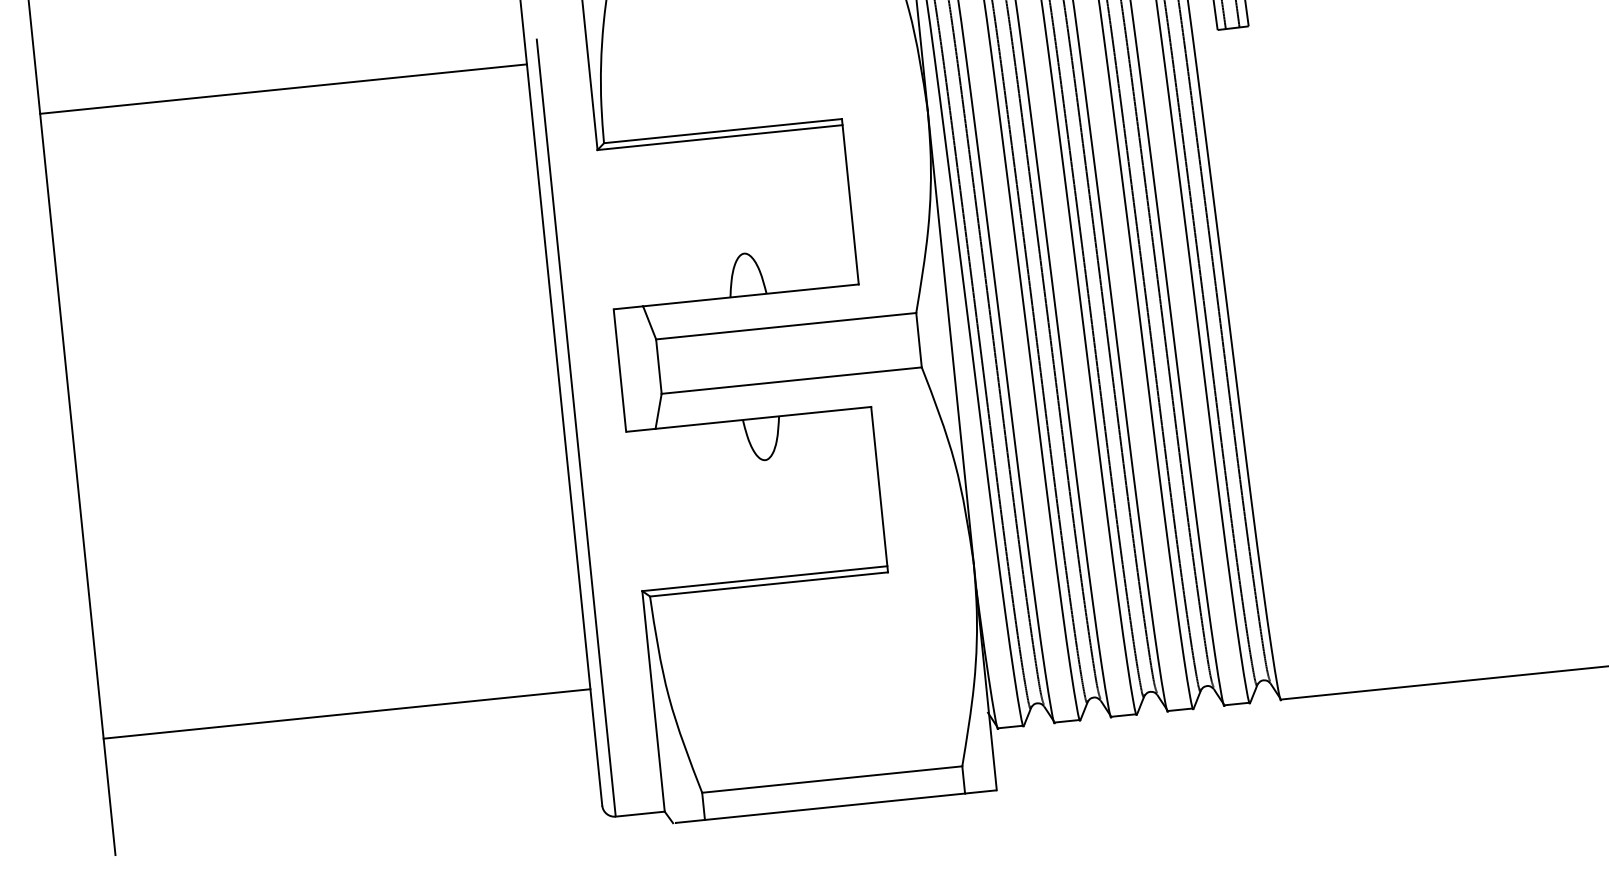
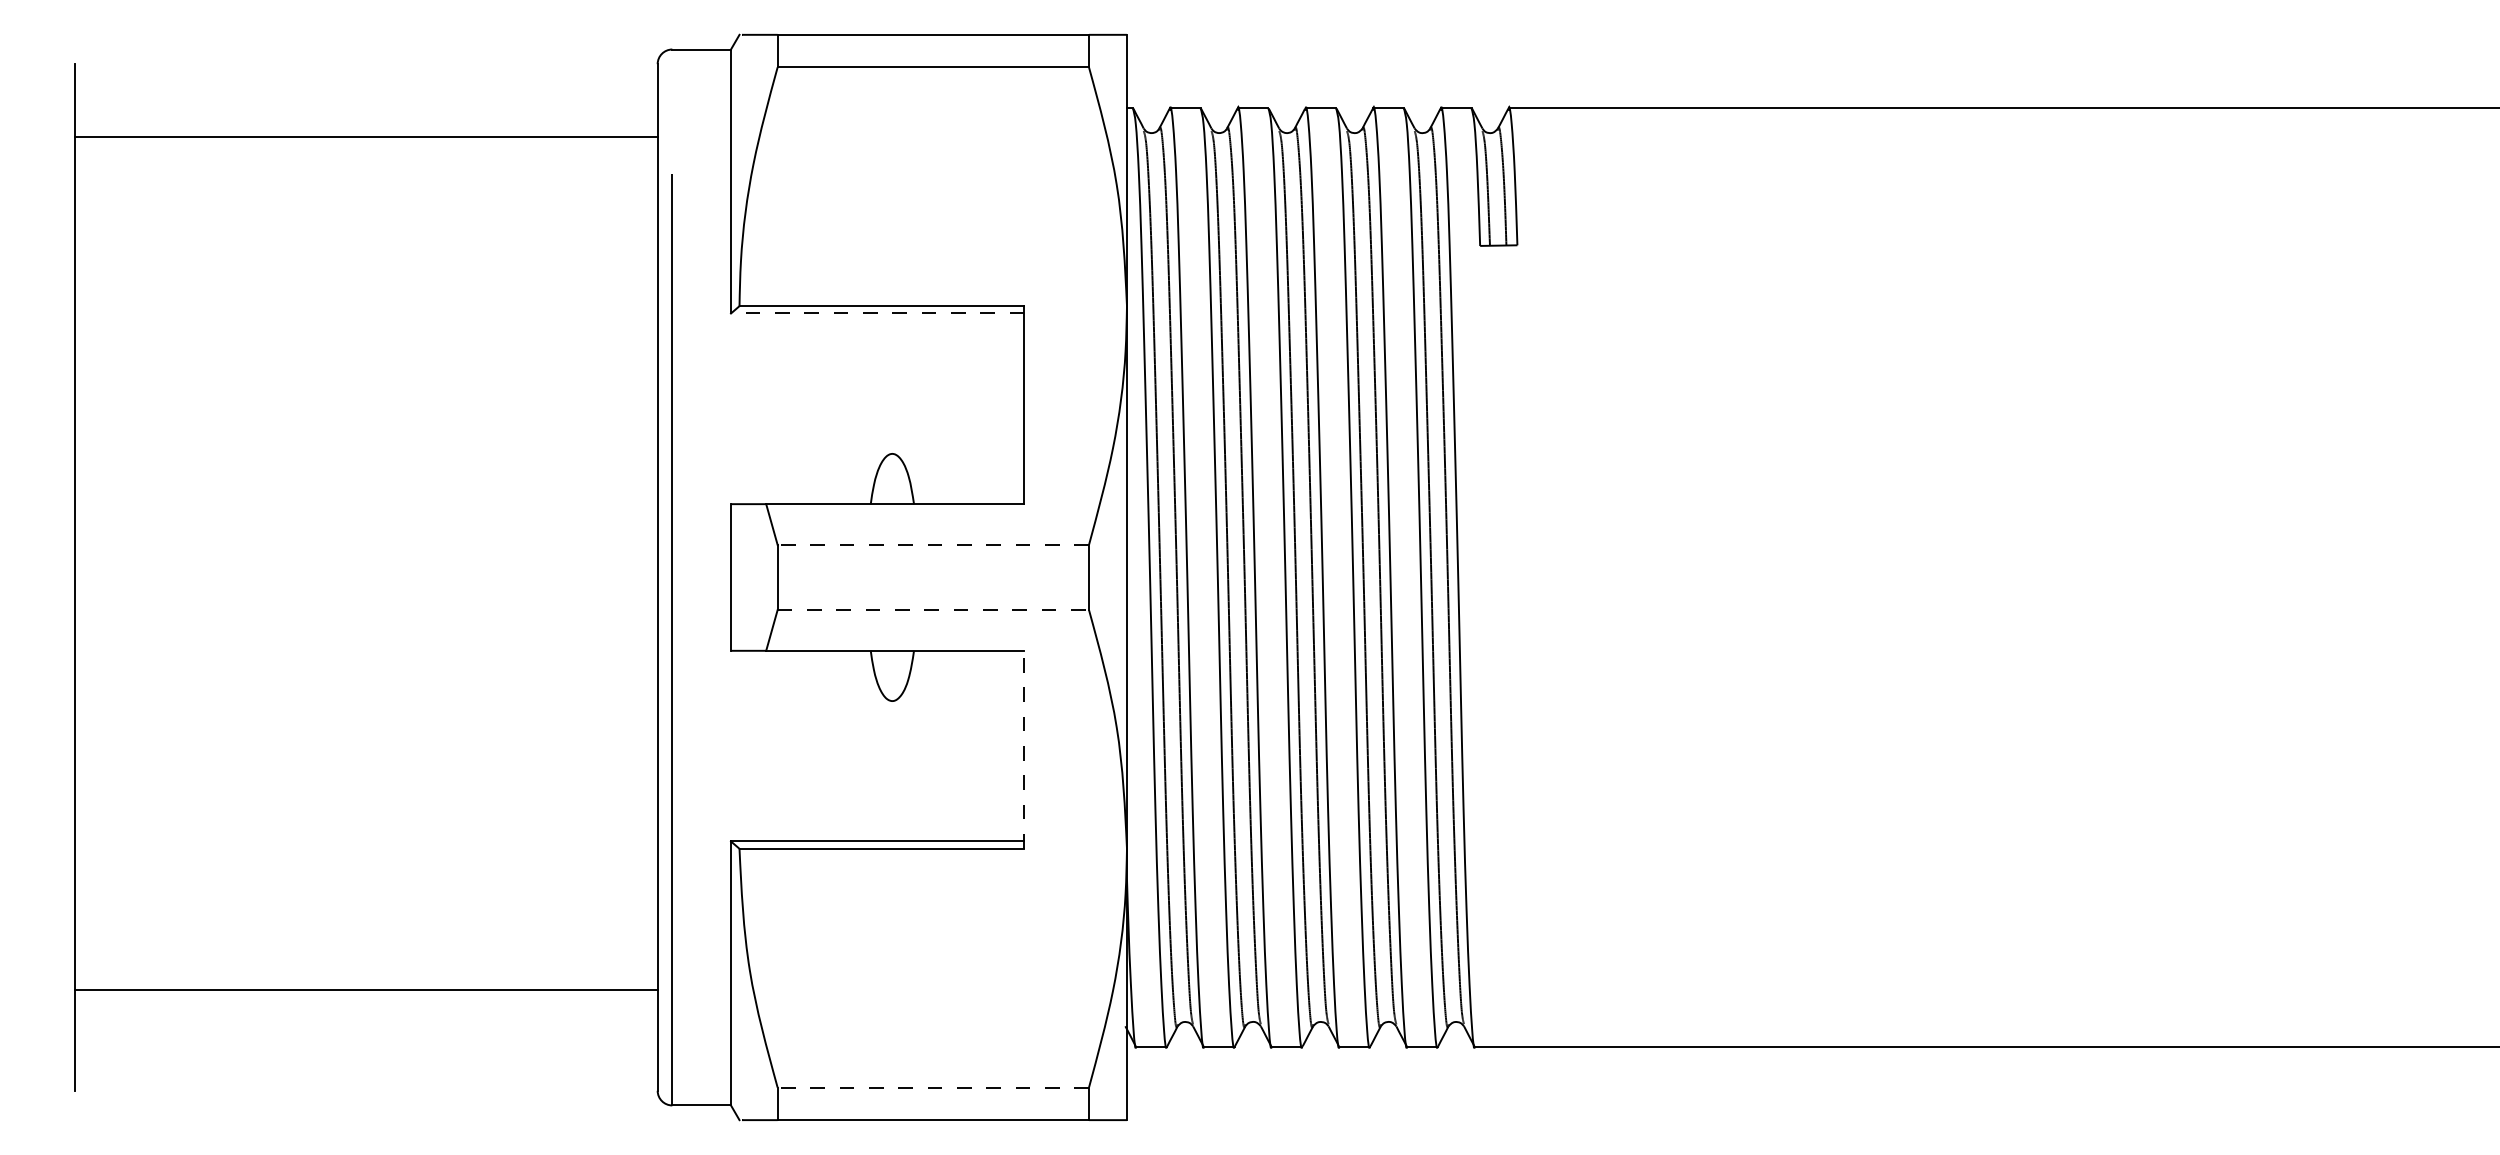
line: (283, 89) -> (366, 137), moved
line: (719, 137) -> (877, 313), solid -> dashed
line: (786, 325) -> (933, 544), solid -> dashed
line: (791, 380) -> (933, 610), solid -> dashed
line: (879, 489) -> (1024, 749), solid -> dashed
line: (347, 713) -> (366, 990), moved
line: (832, 779) -> (933, 1087), solid -> dashed

